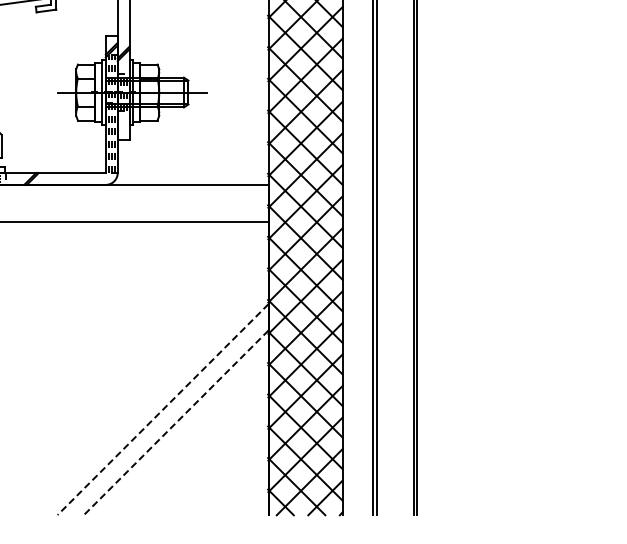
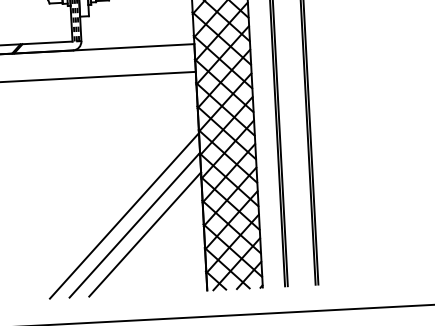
line: (162, 409) -> (124, 215), dashed -> solid
line: (175, 423) -> (134, 225), dashed -> solid
line: (189, 435) -> (145, 234), added

